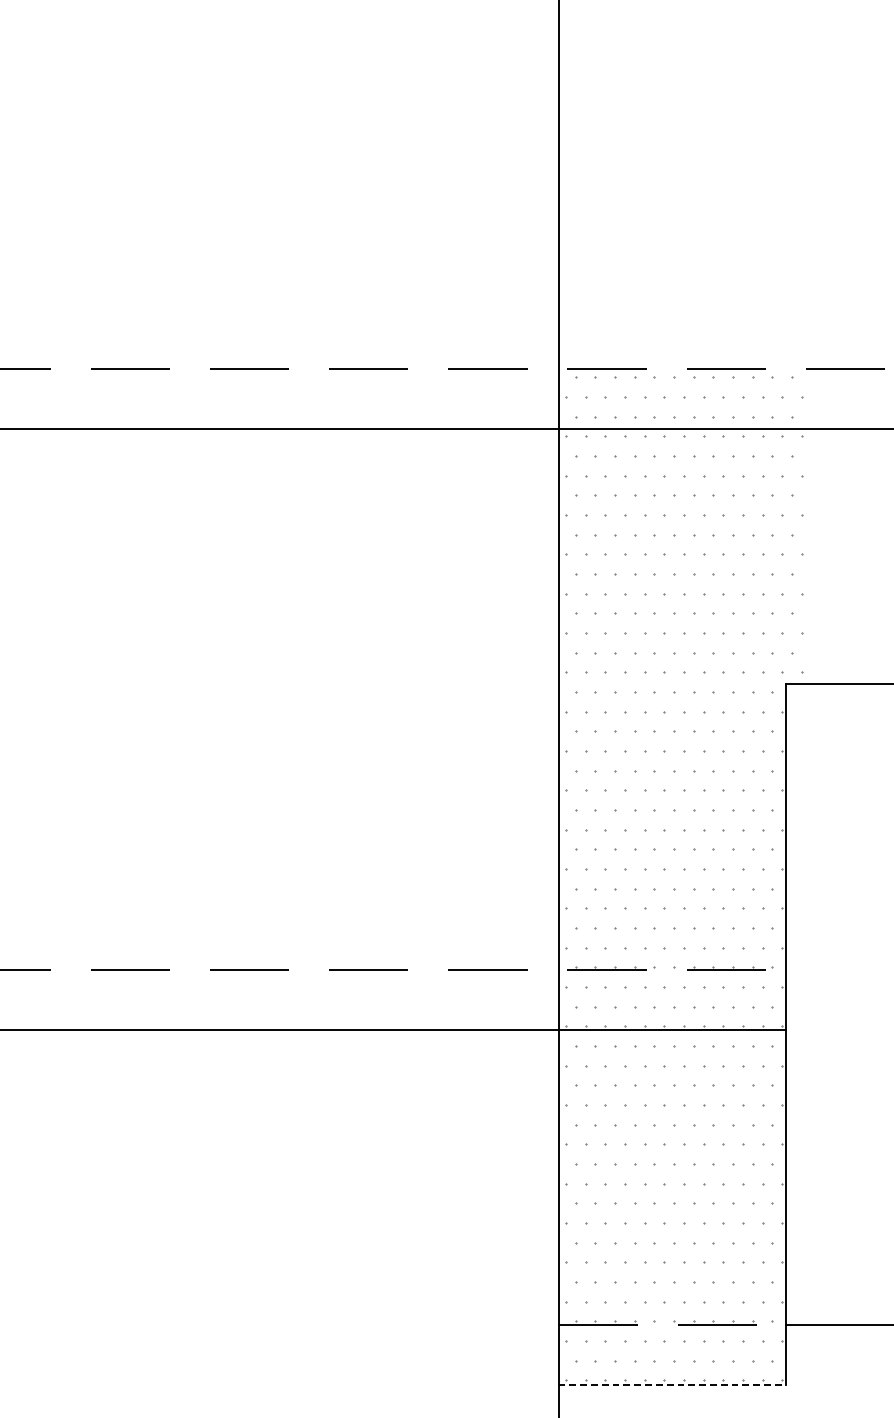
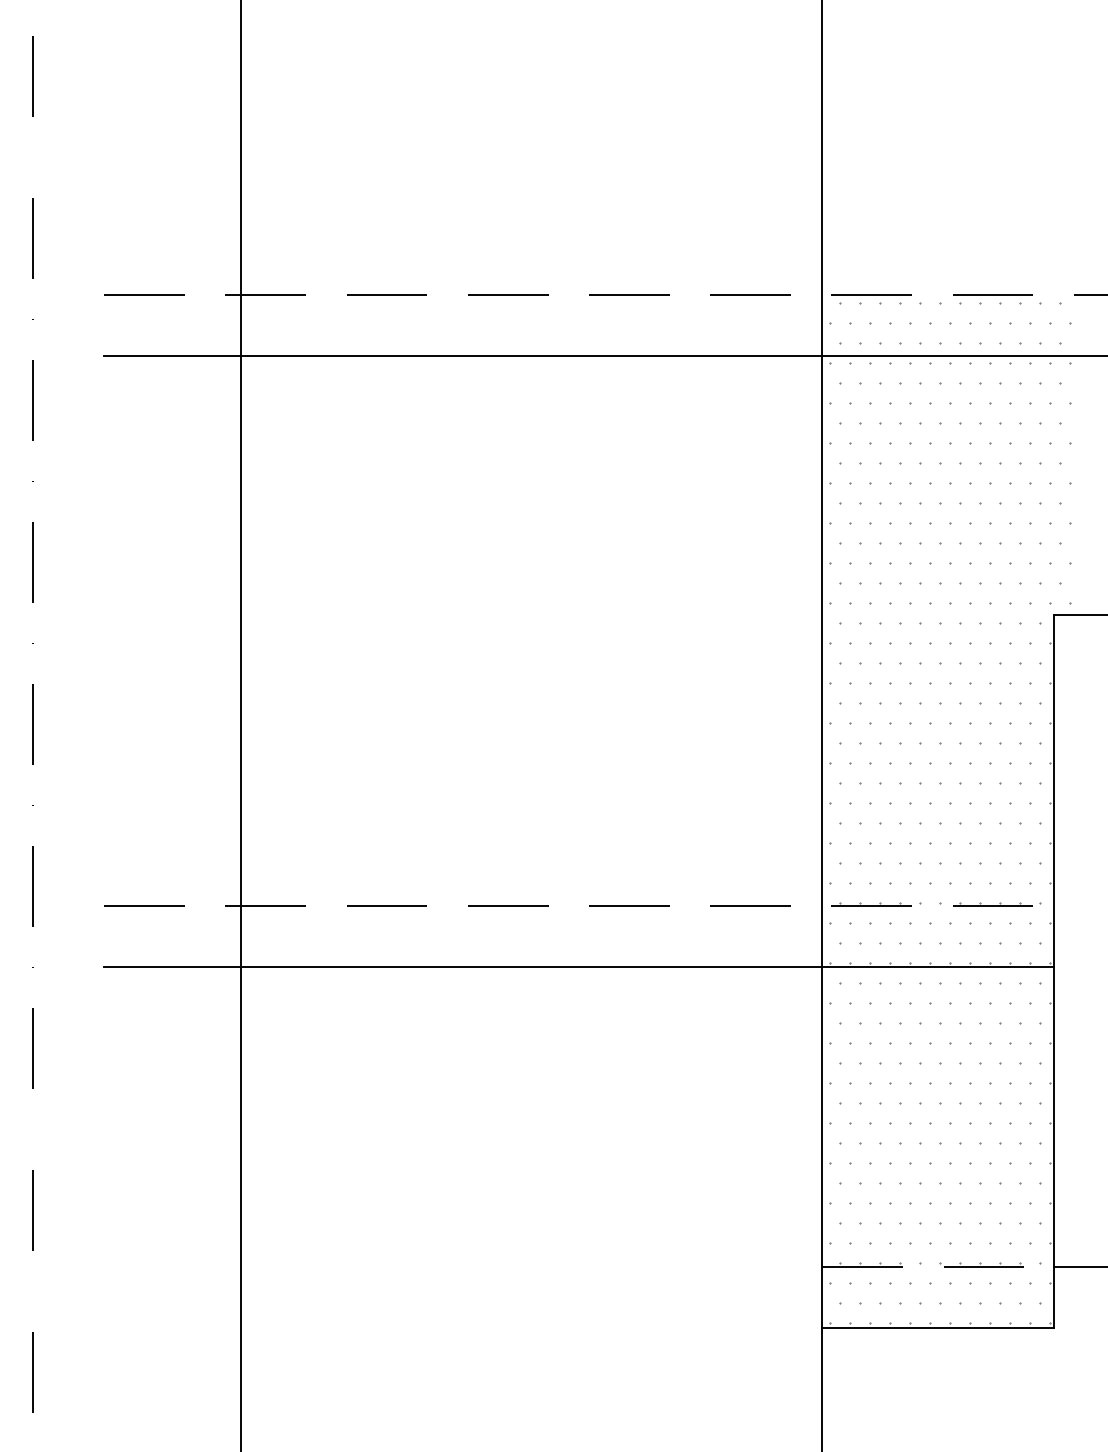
line: (672, 1385) -> (938, 1328), dashed -> solid

